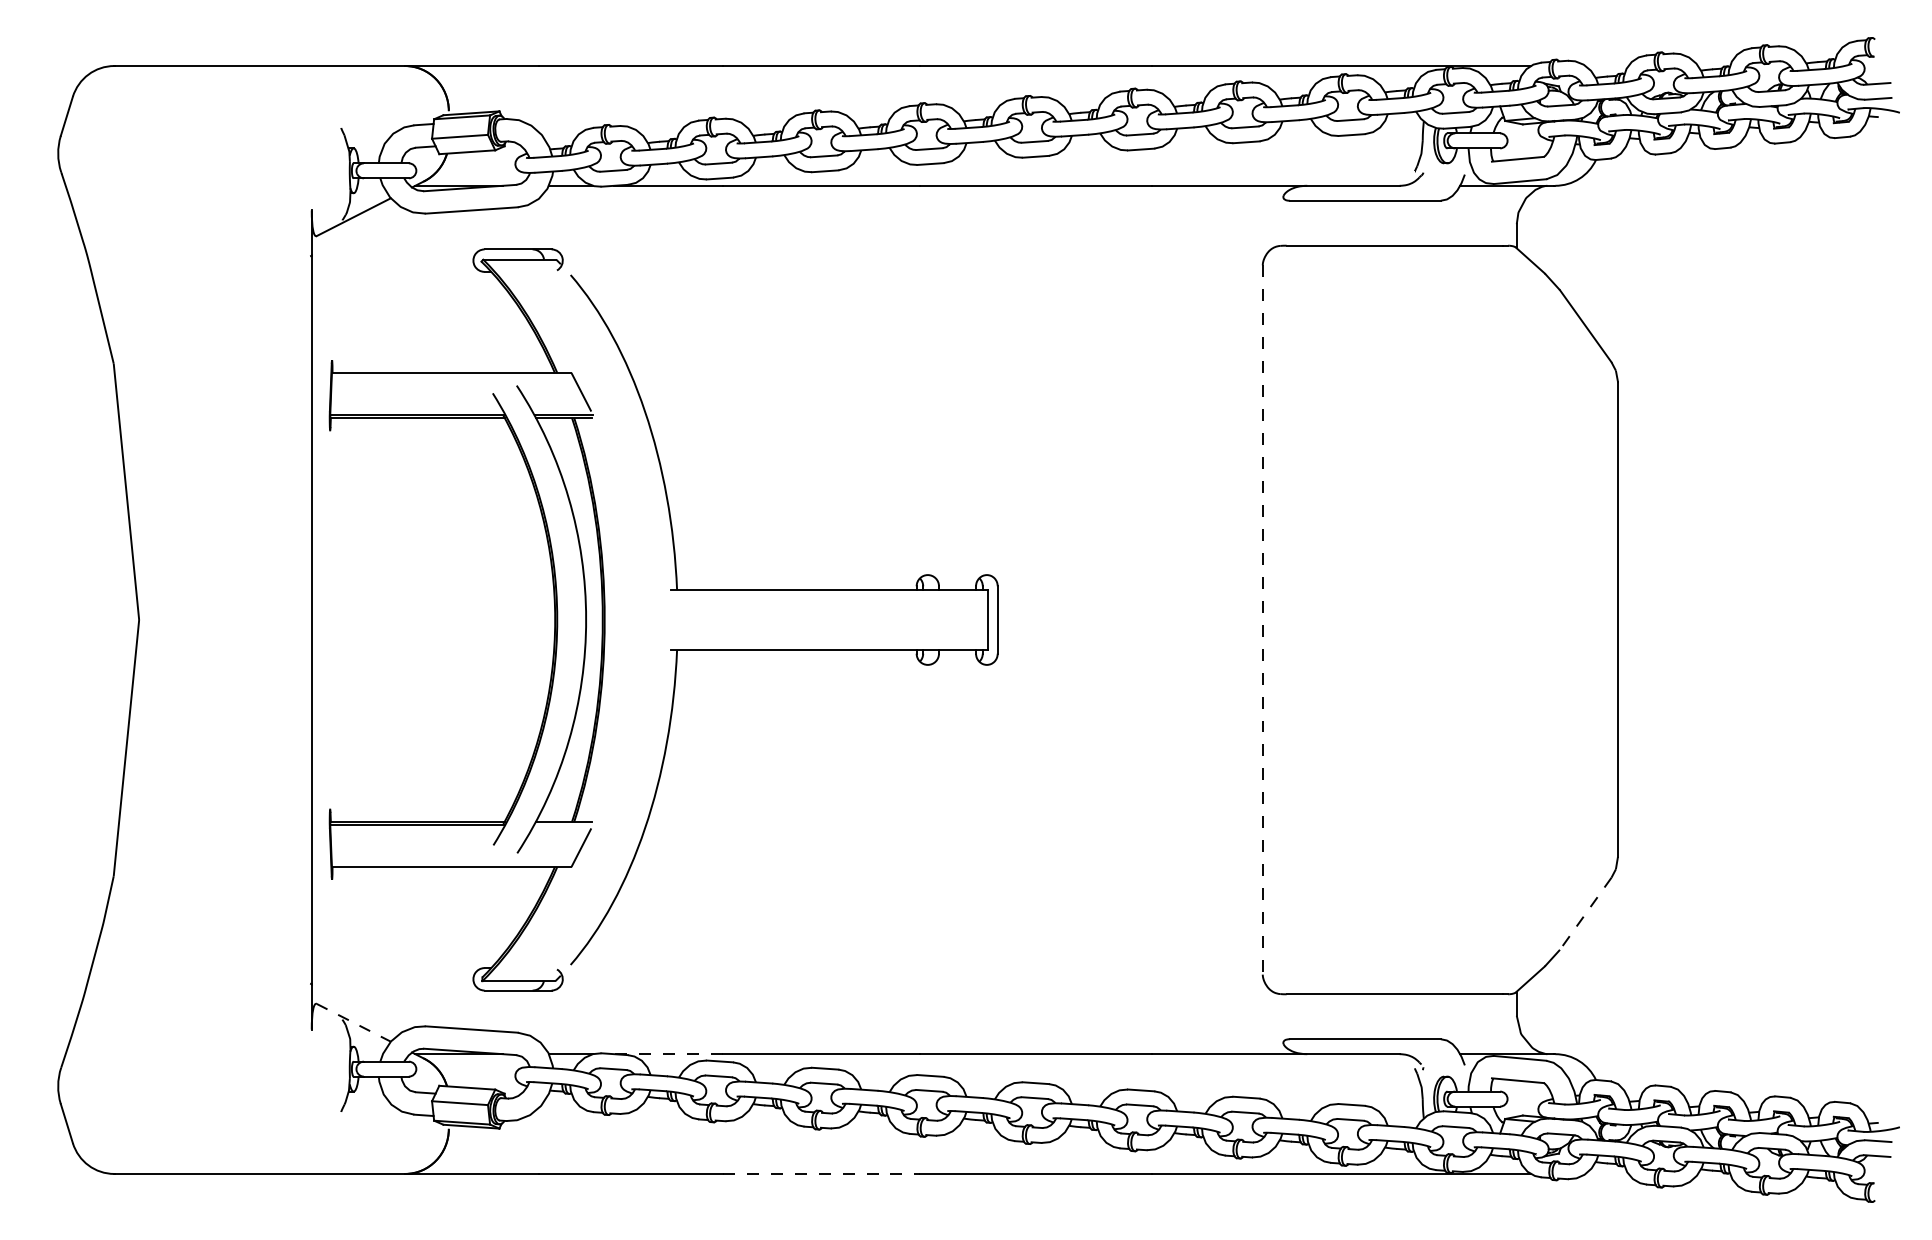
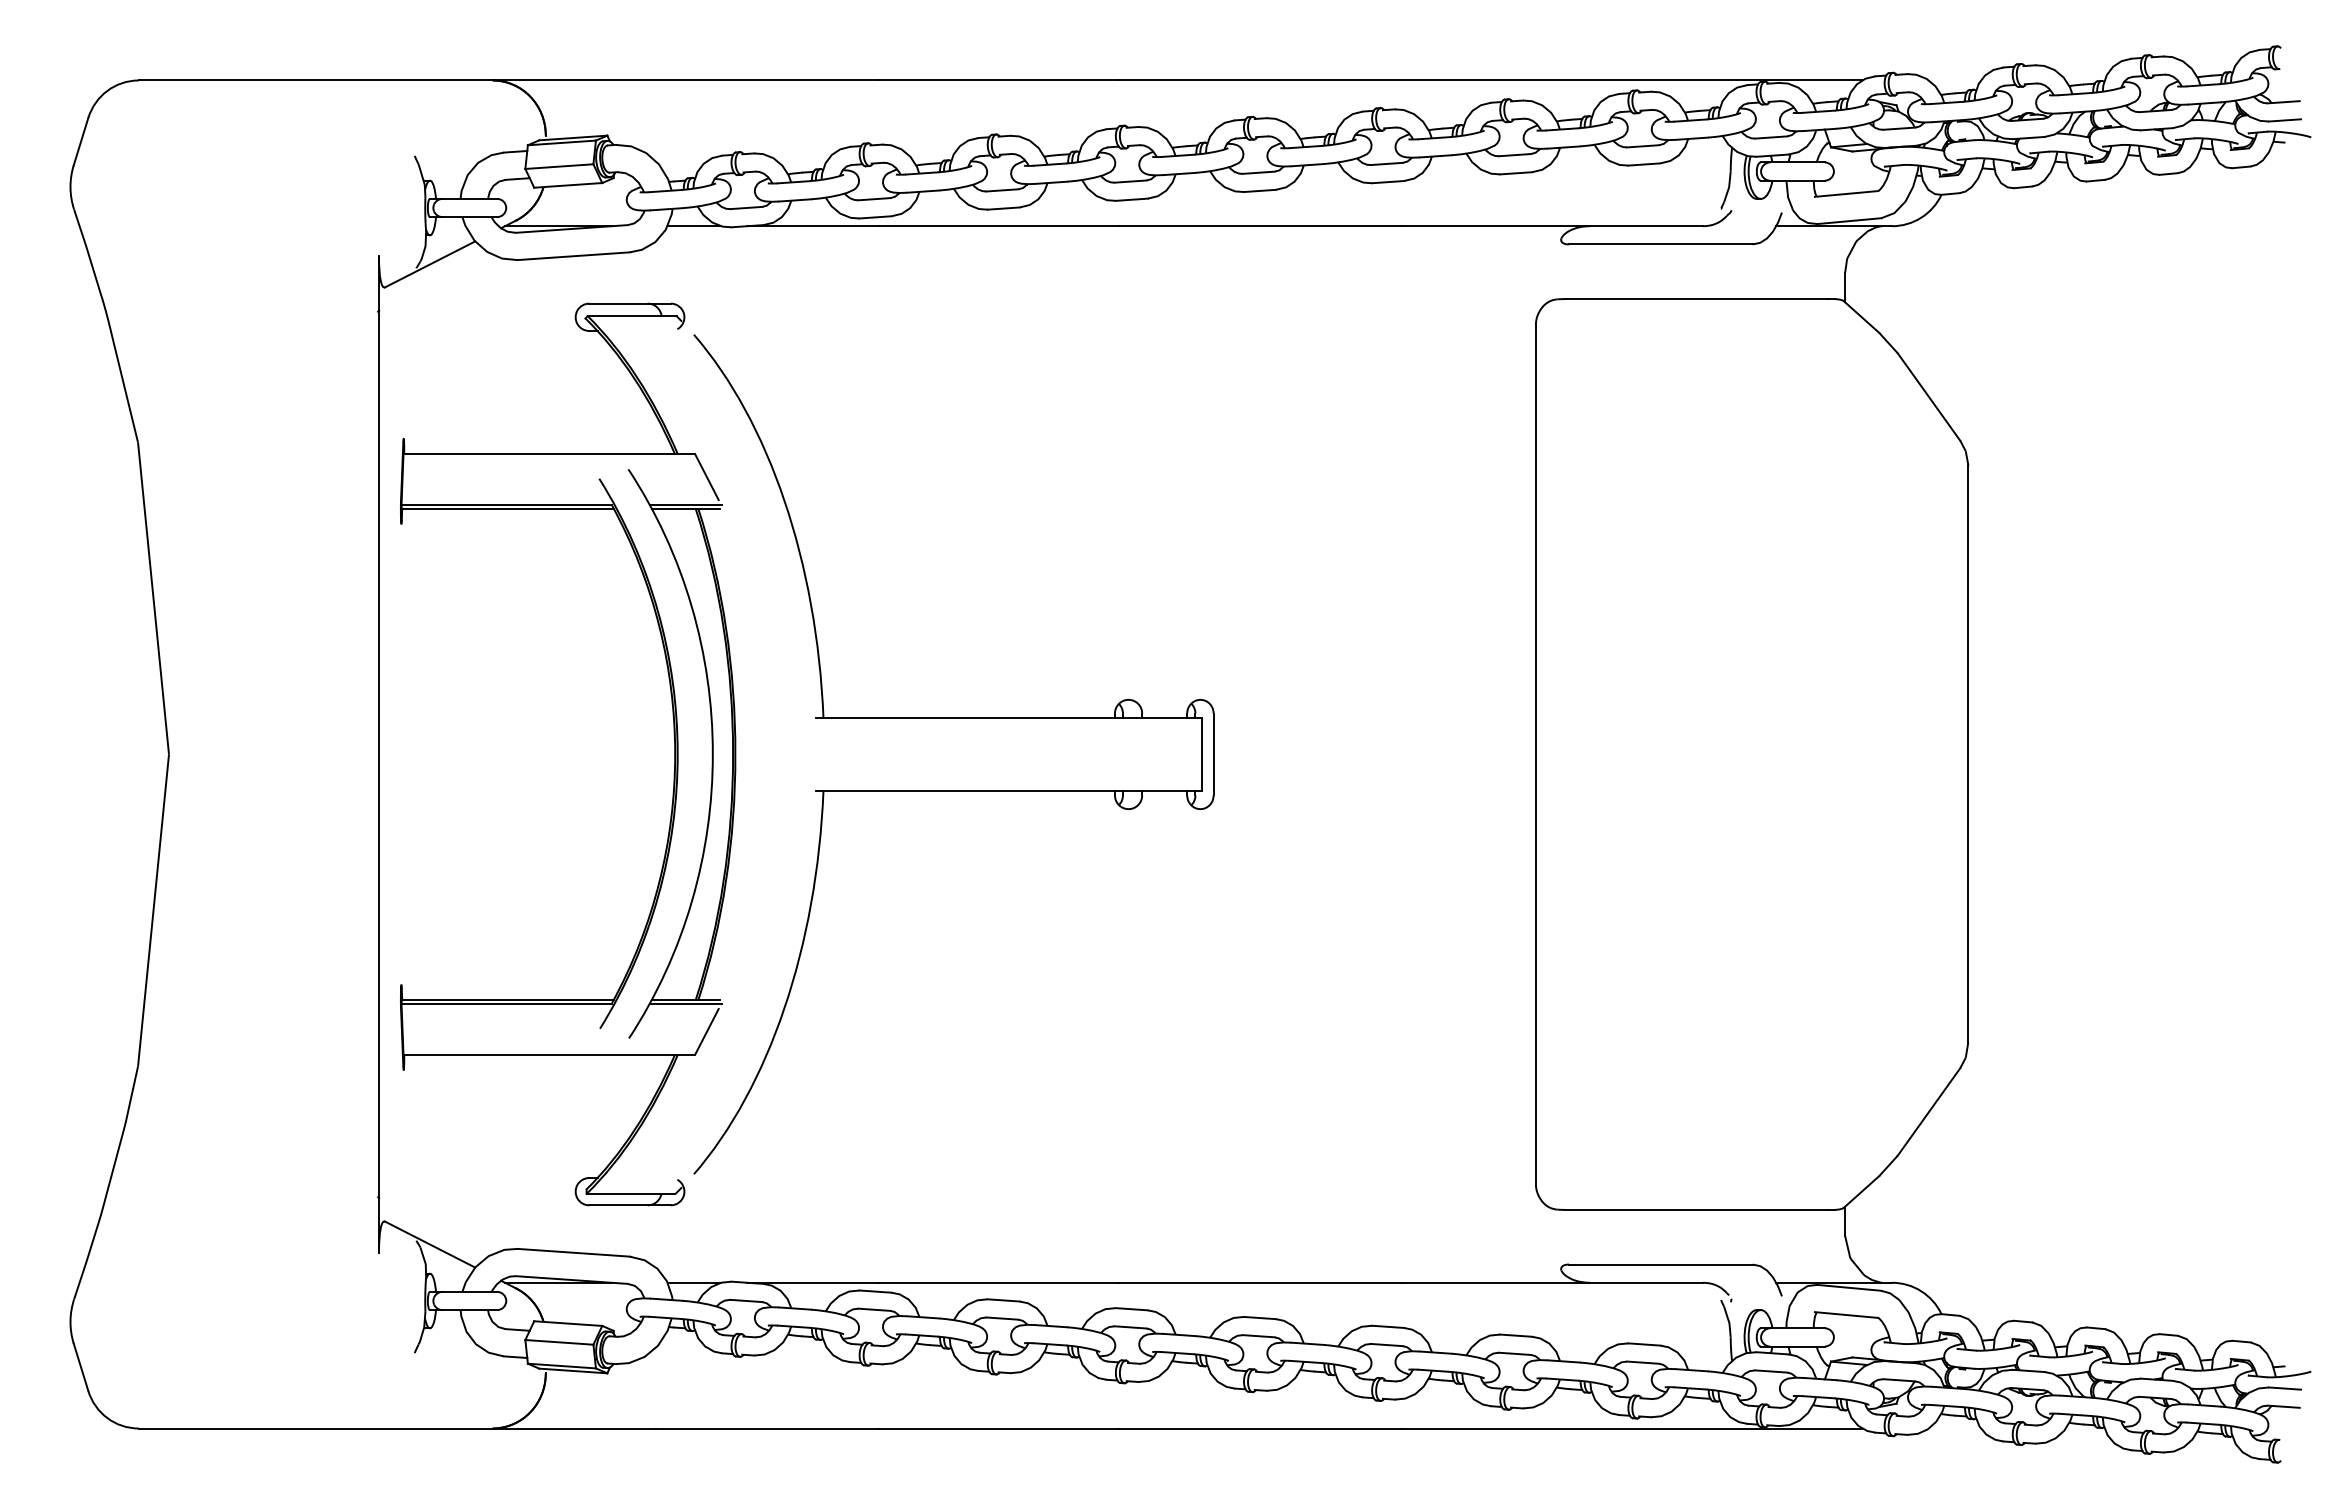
line: (1263, 620) -> (1536, 754), dashed -> solid
line: (563, 824) -> (685, 1003), added
line: (1586, 913) -> (1929, 1111), dashed -> solid
line: (354, 1022) -> (430, 1244), dashed -> solid
line: (668, 1053) -> (813, 1282), dashed -> solid
line: (820, 1173) -> (998, 1428), dashed -> solid

